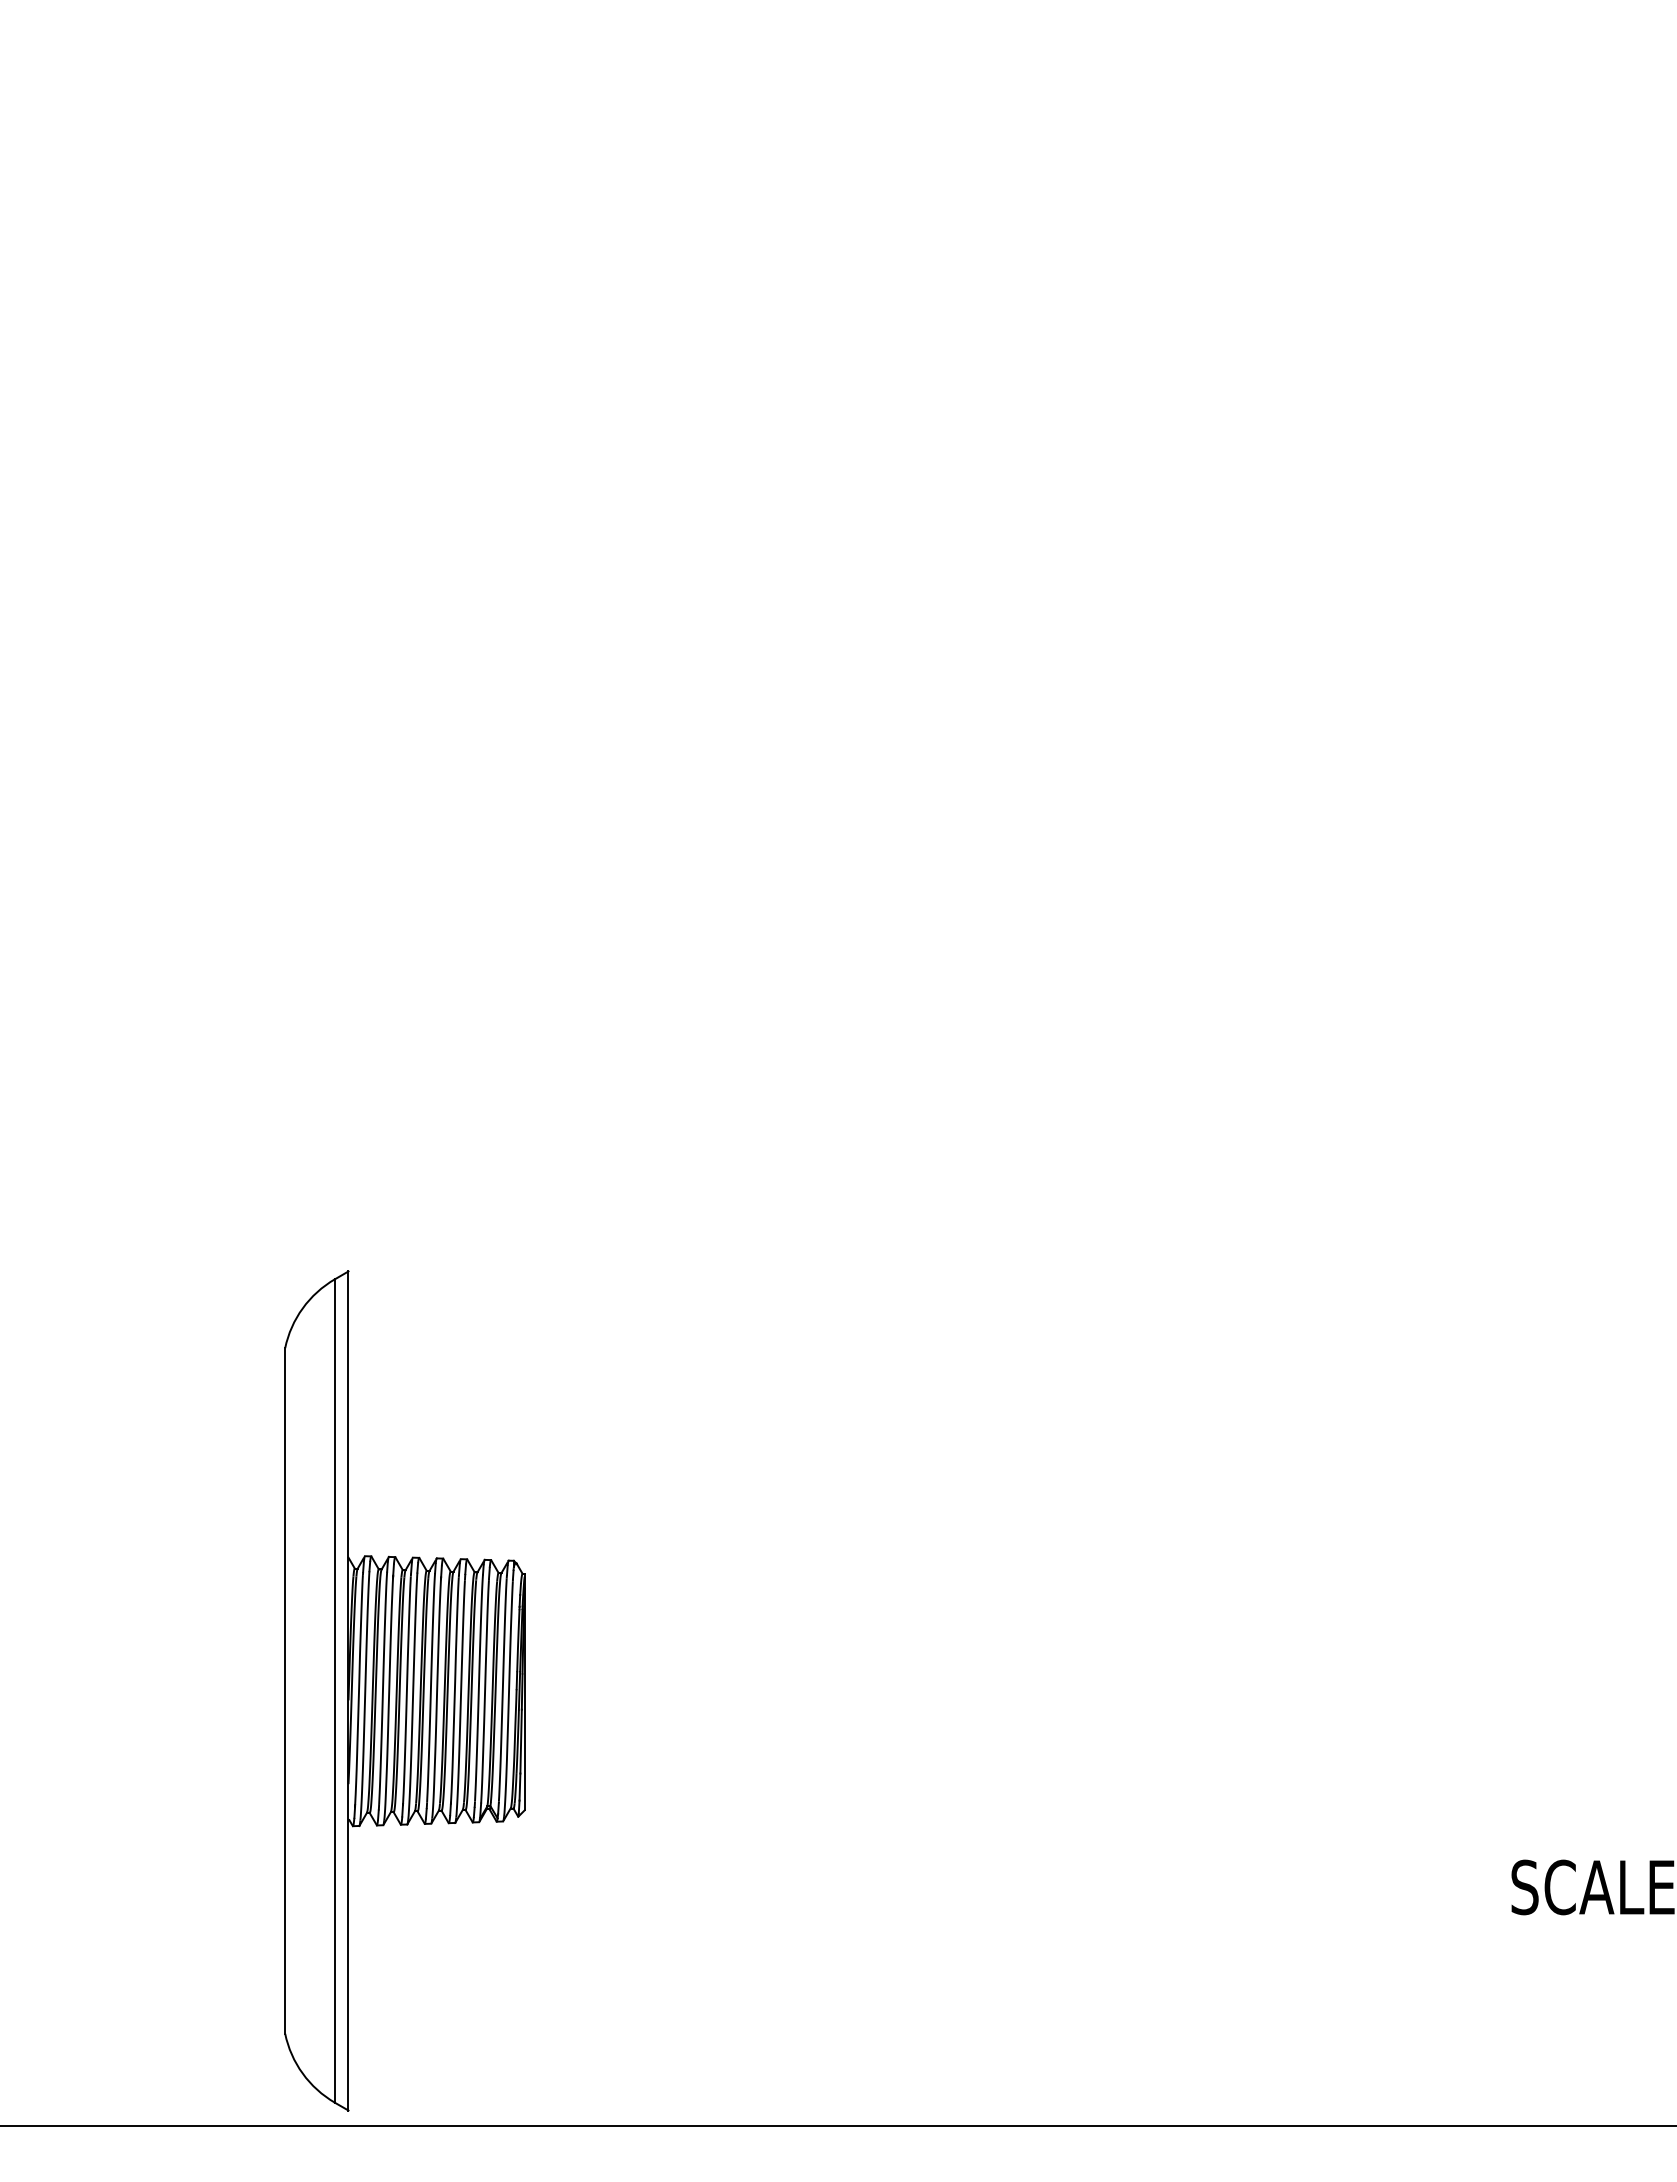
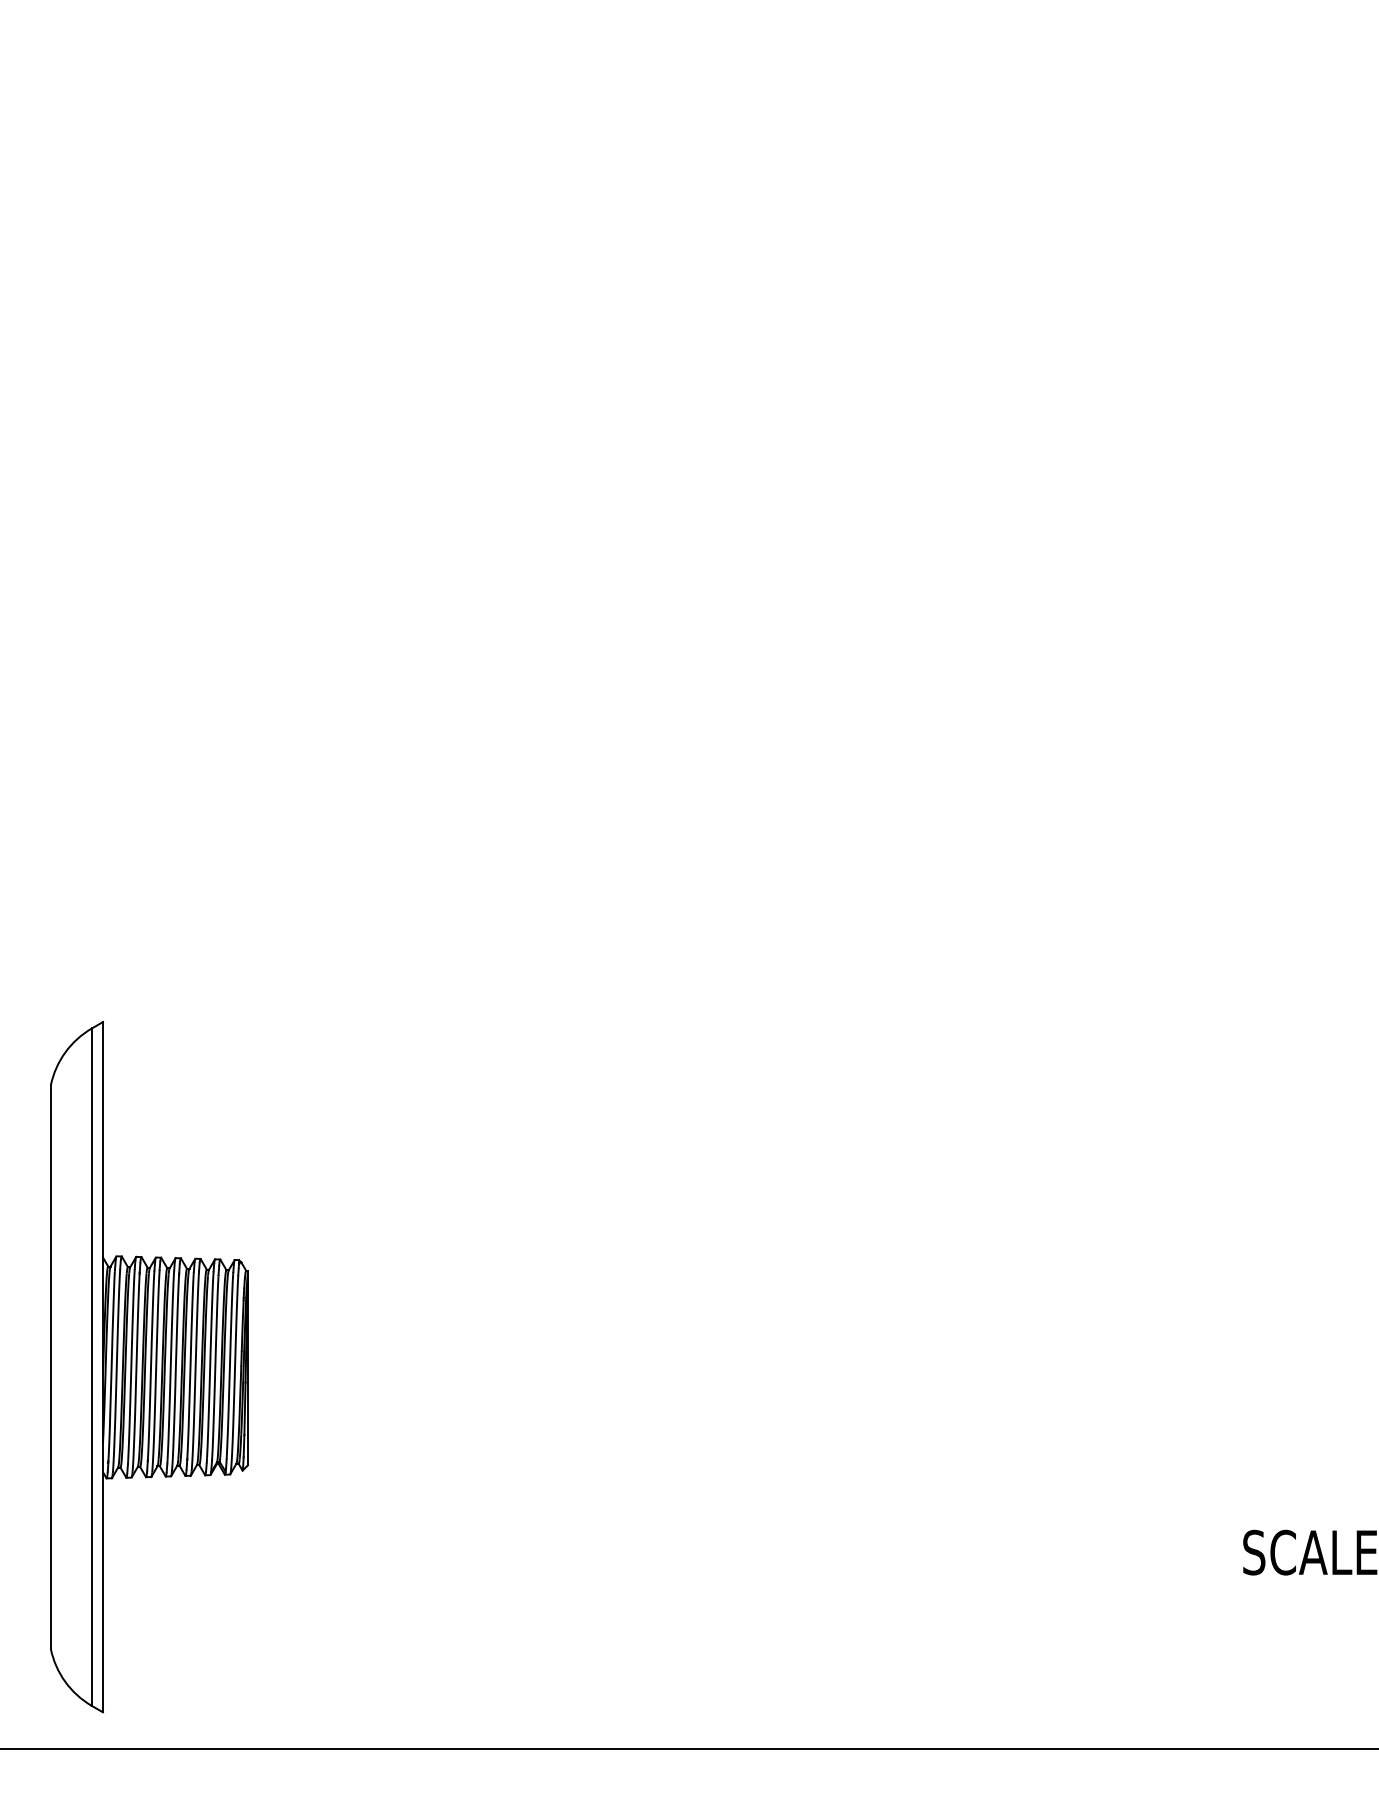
part: (404, 1690) -> (149, 1366), moved

